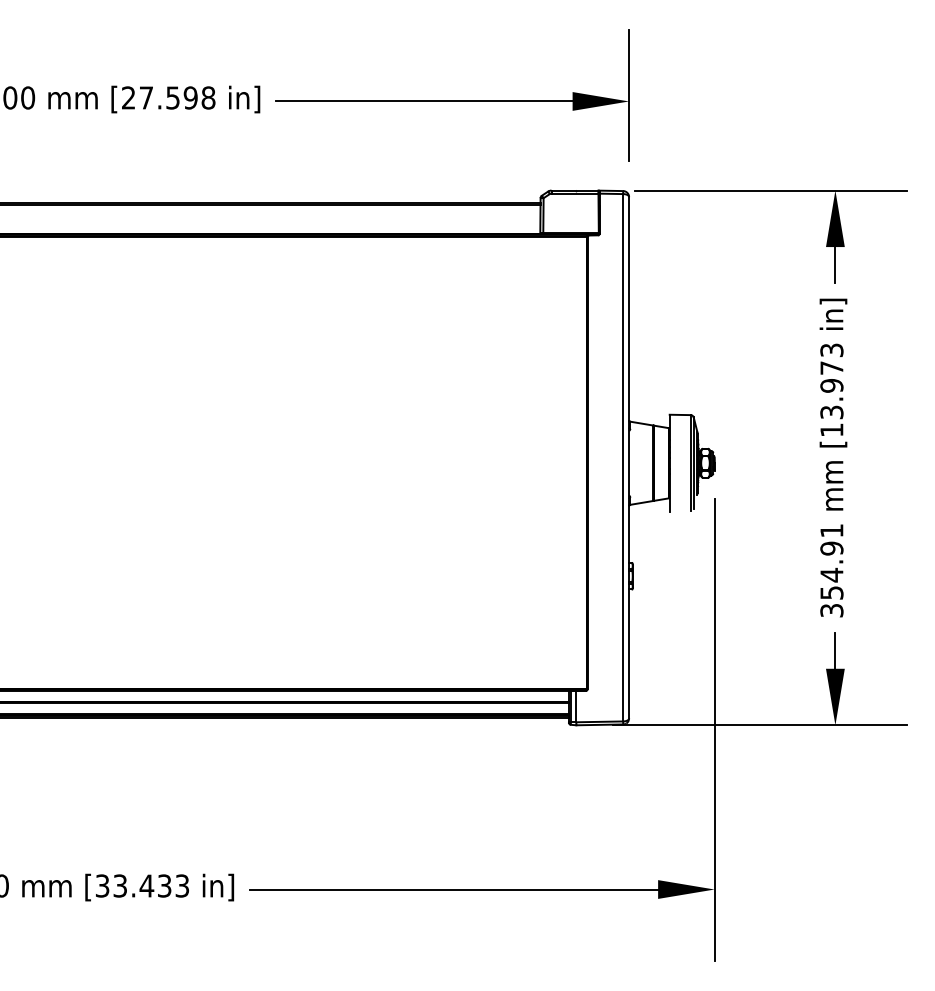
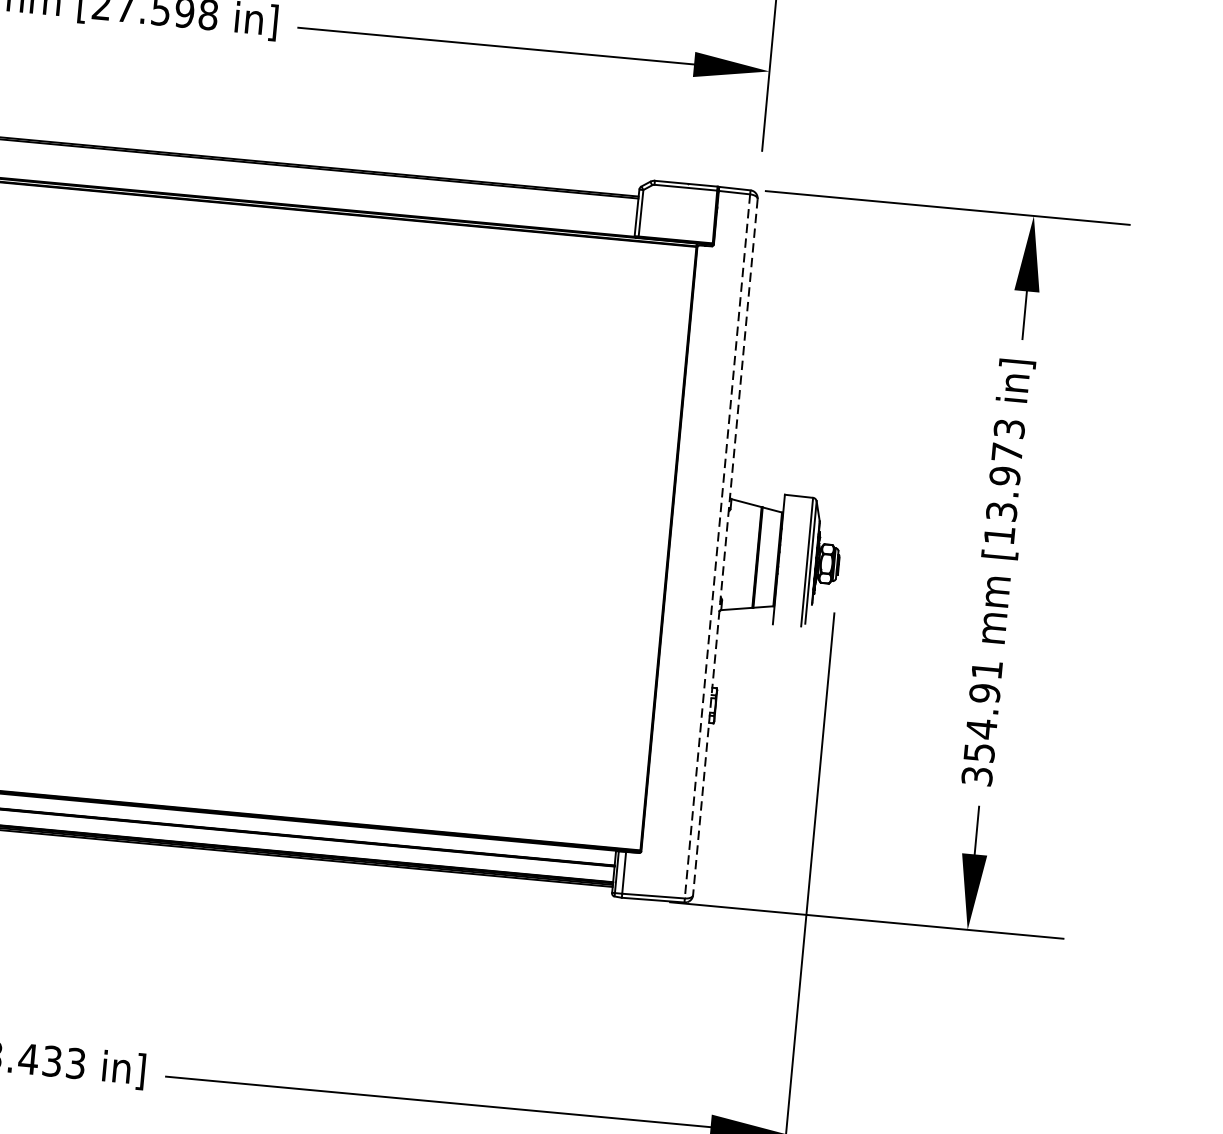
line: (623, 457) -> (717, 546), solid -> dashed
line: (629, 457) -> (725, 546), solid -> dashed

